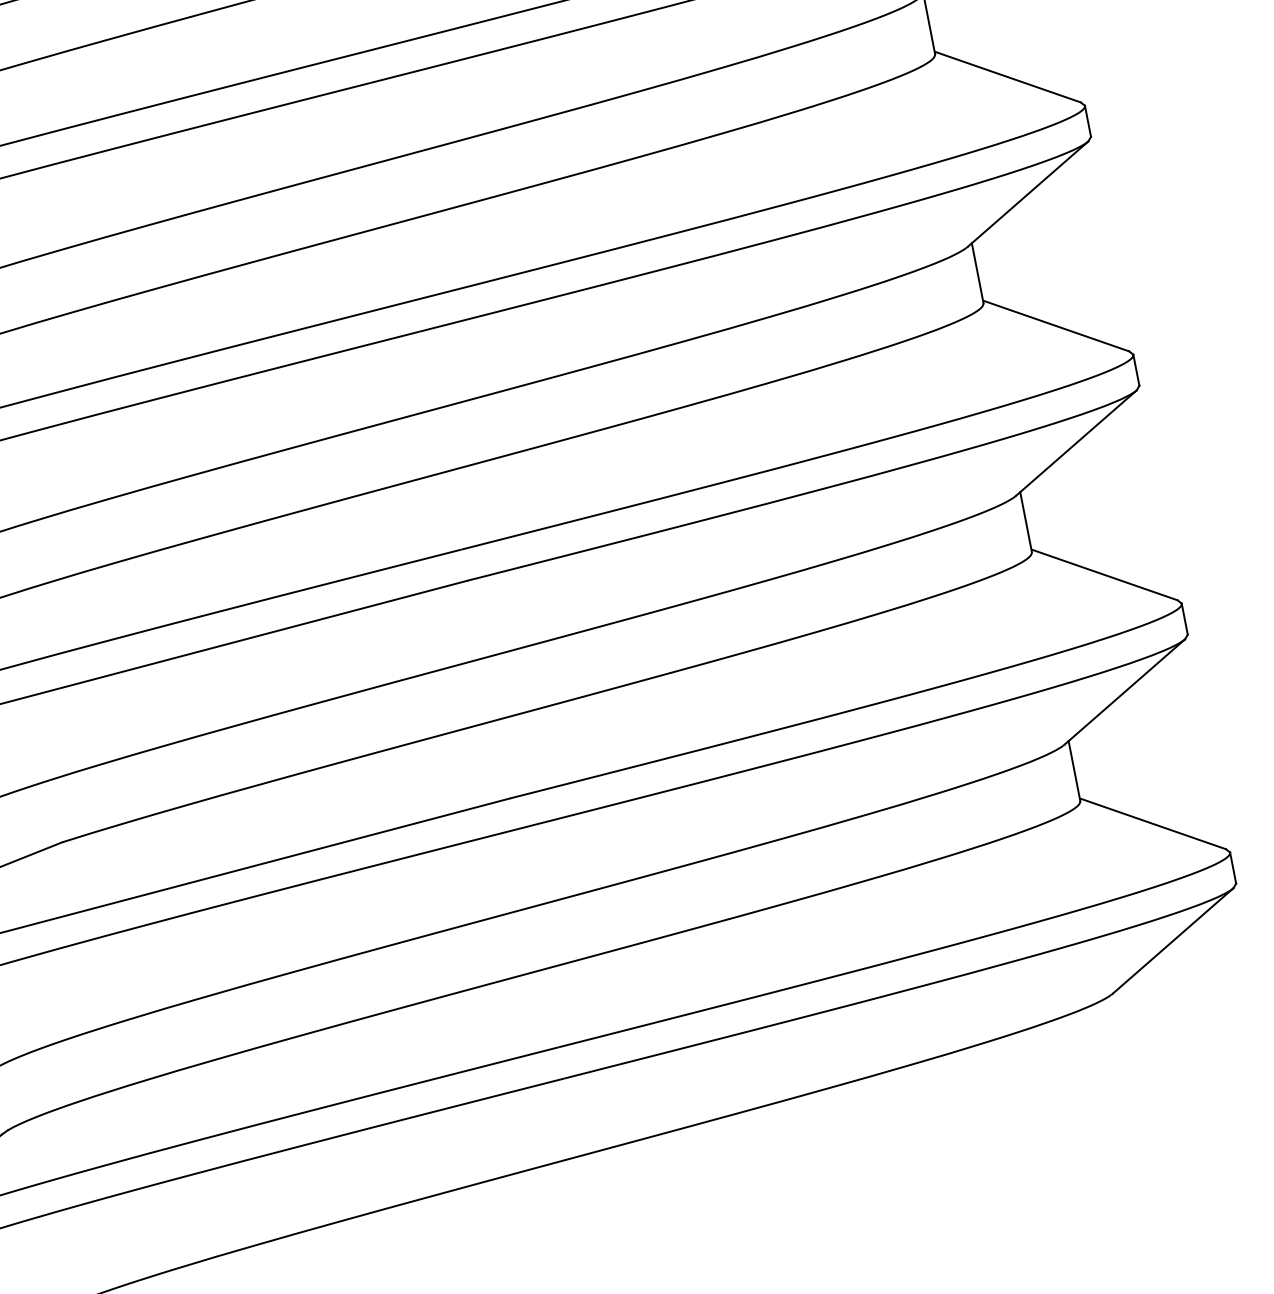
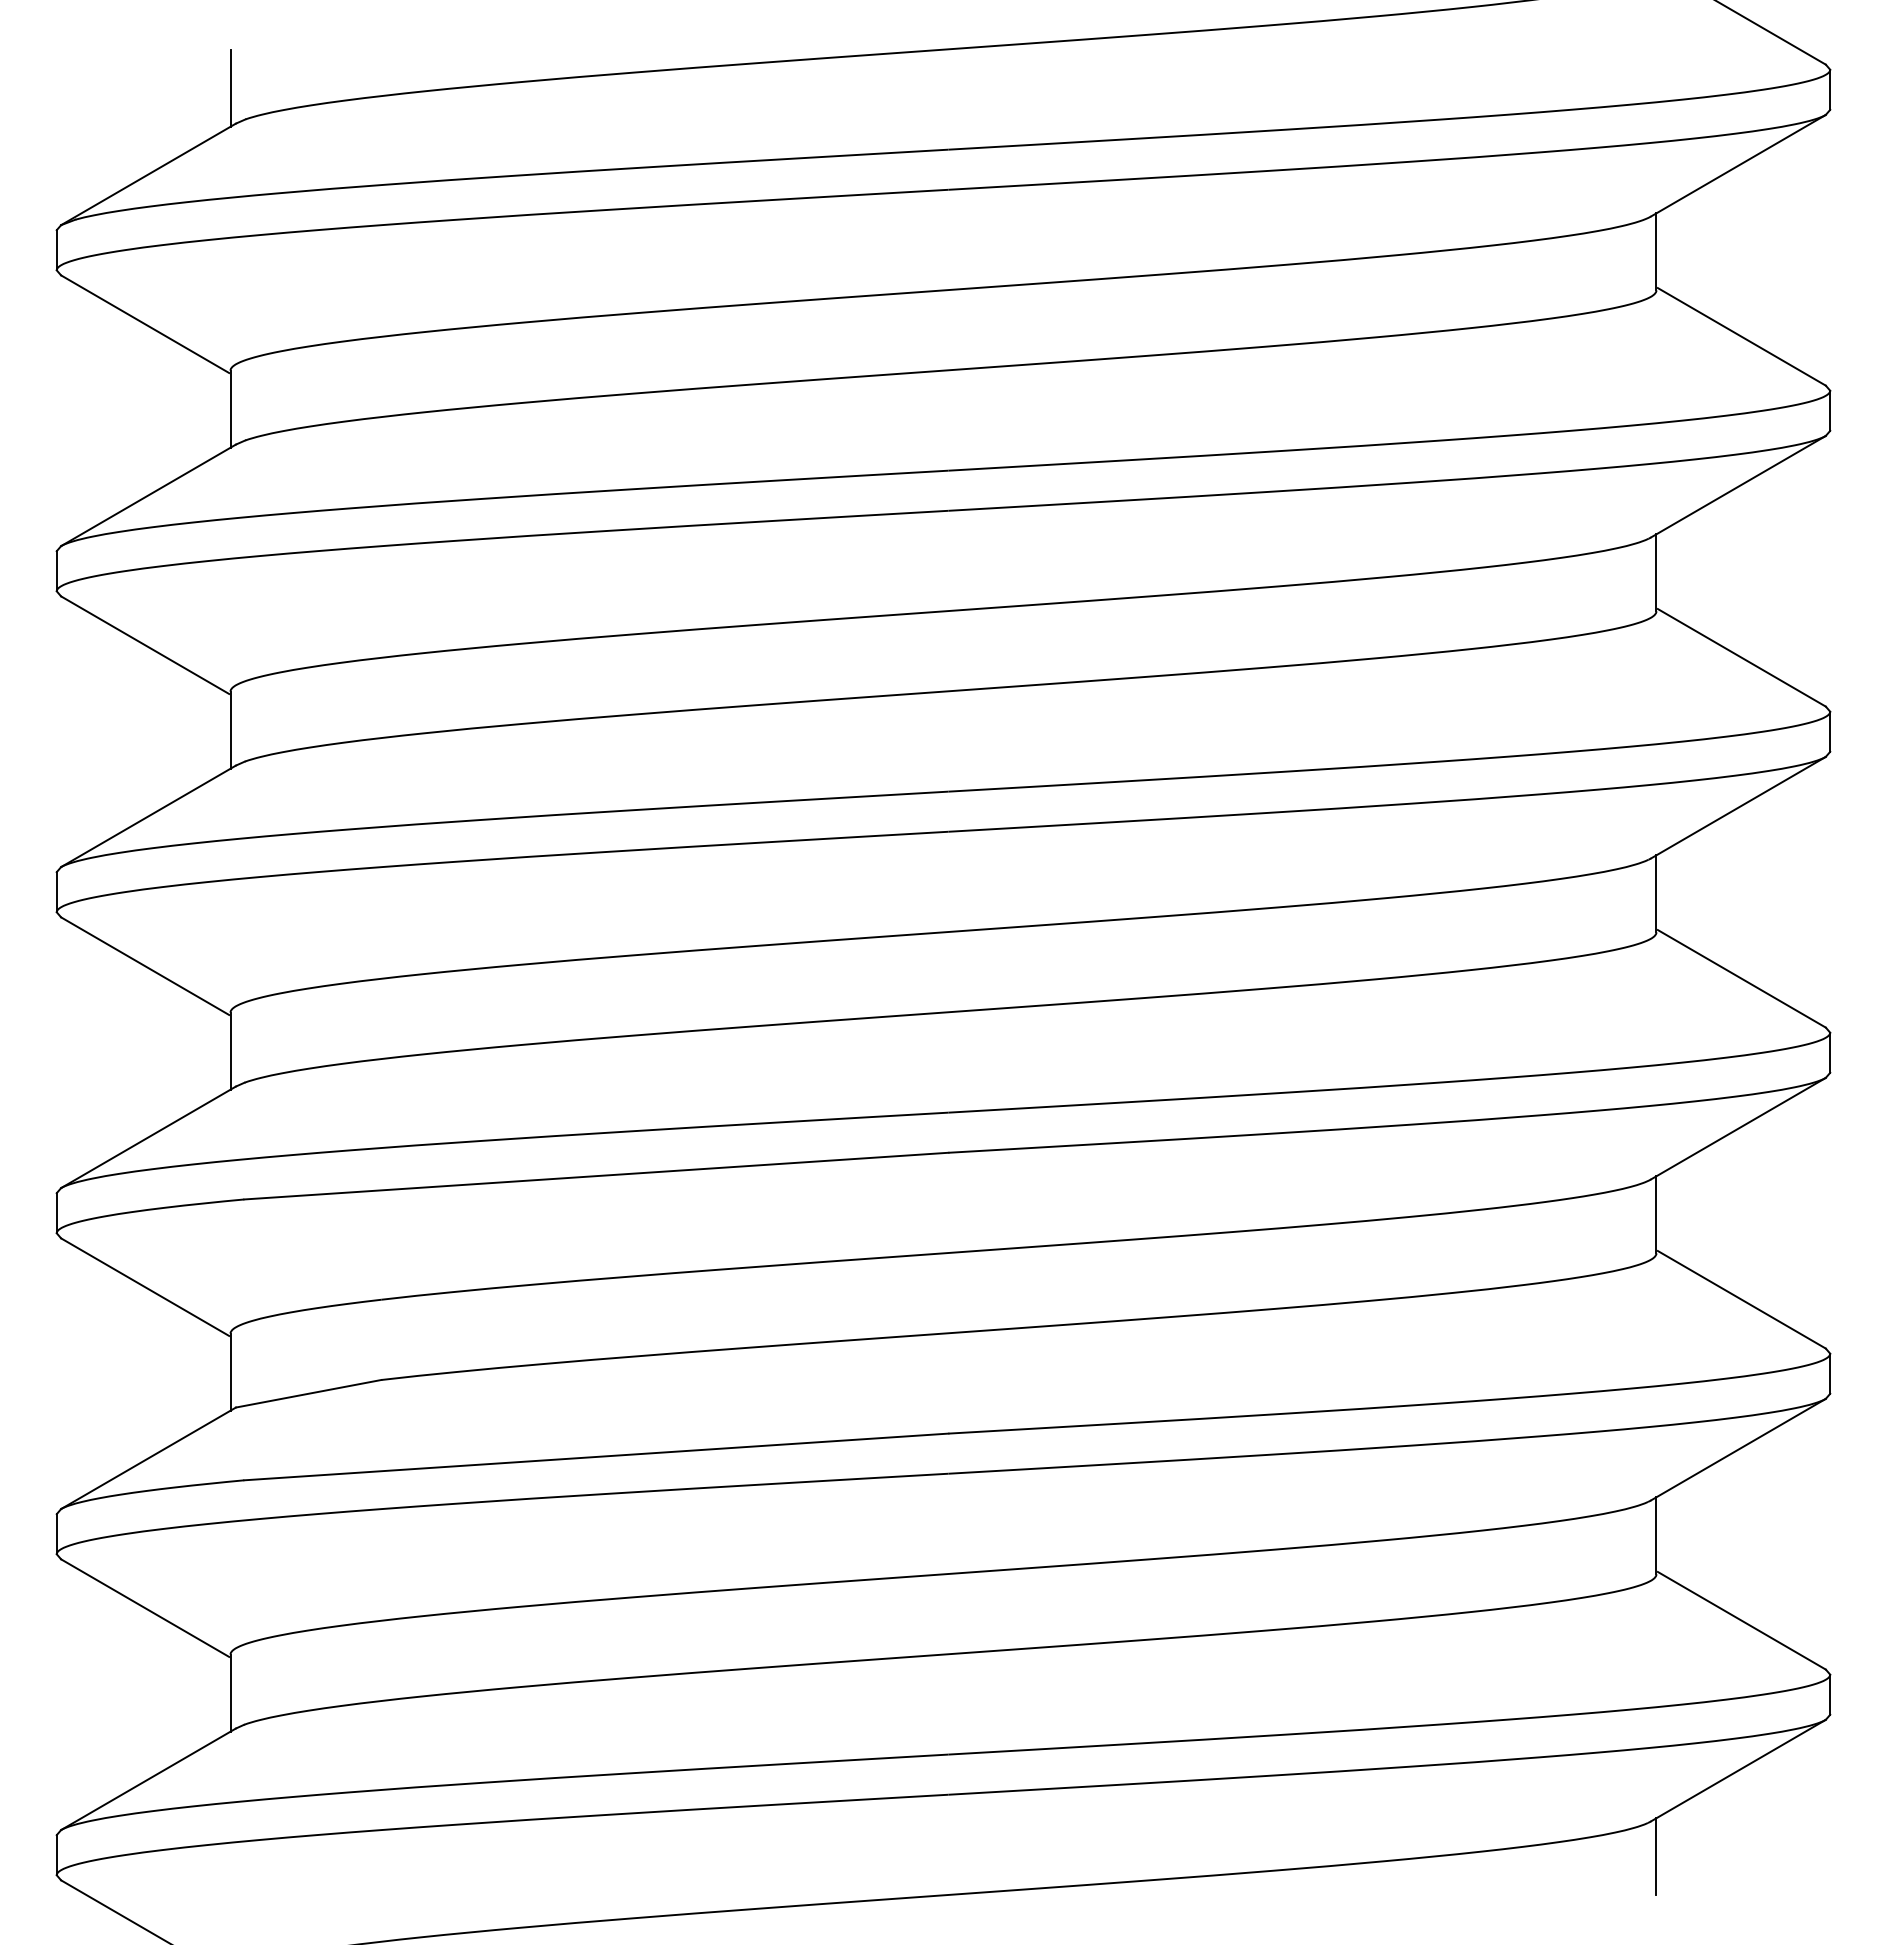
line: (1122, 1019) -> (1656, 1856), added

